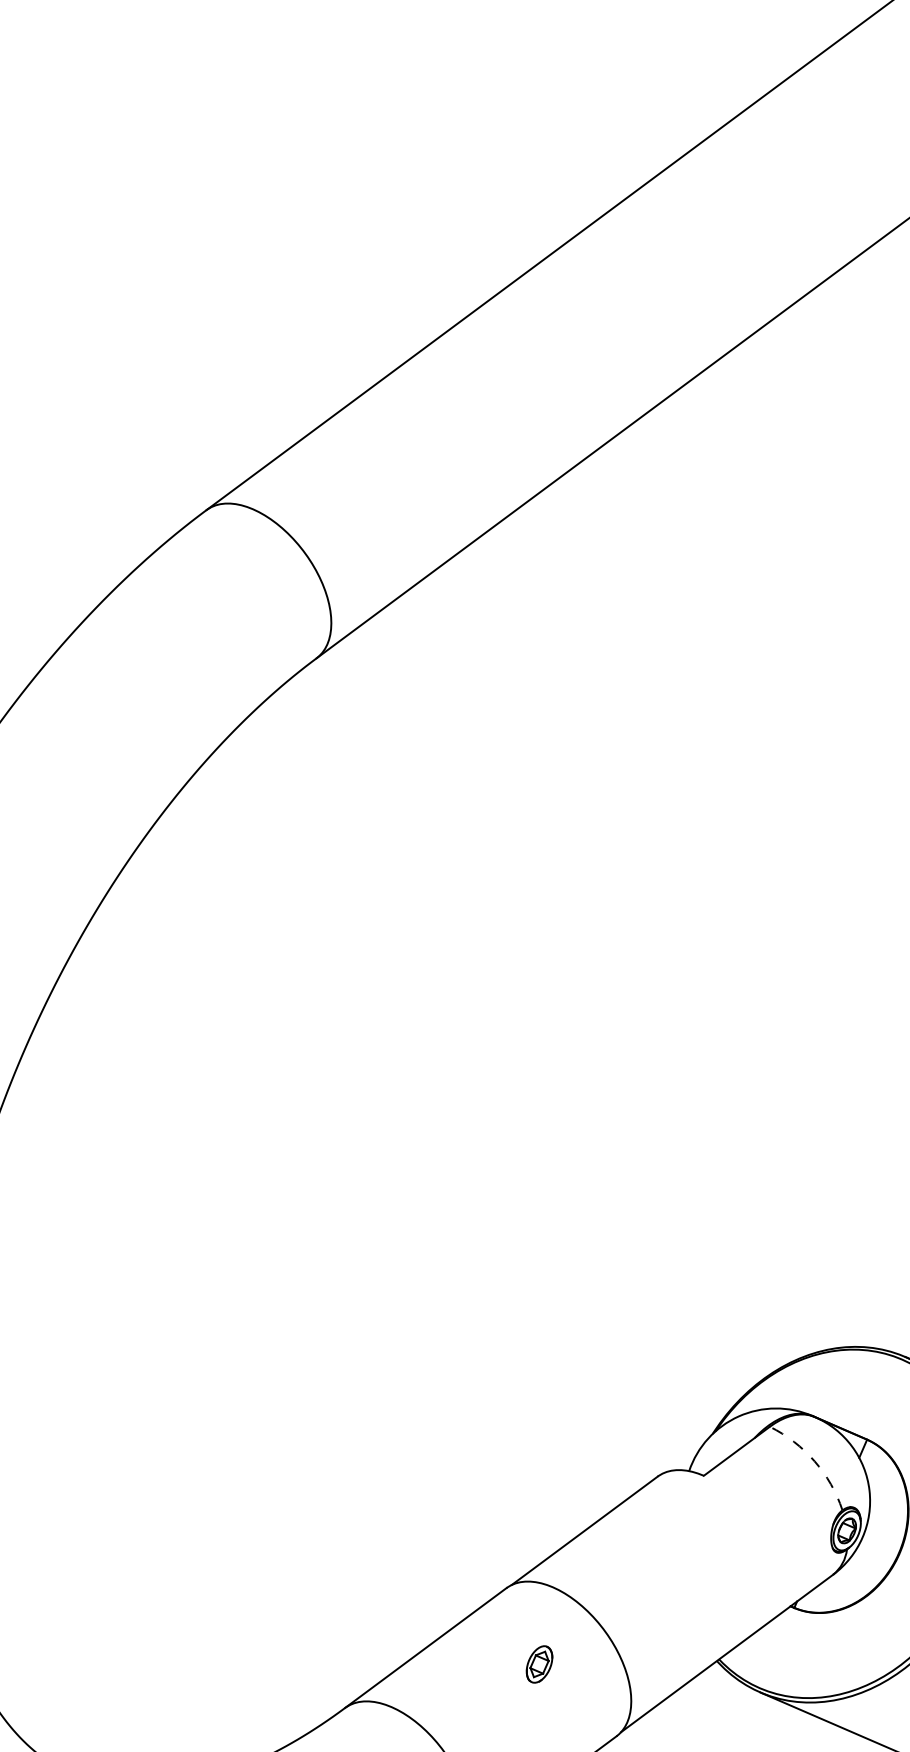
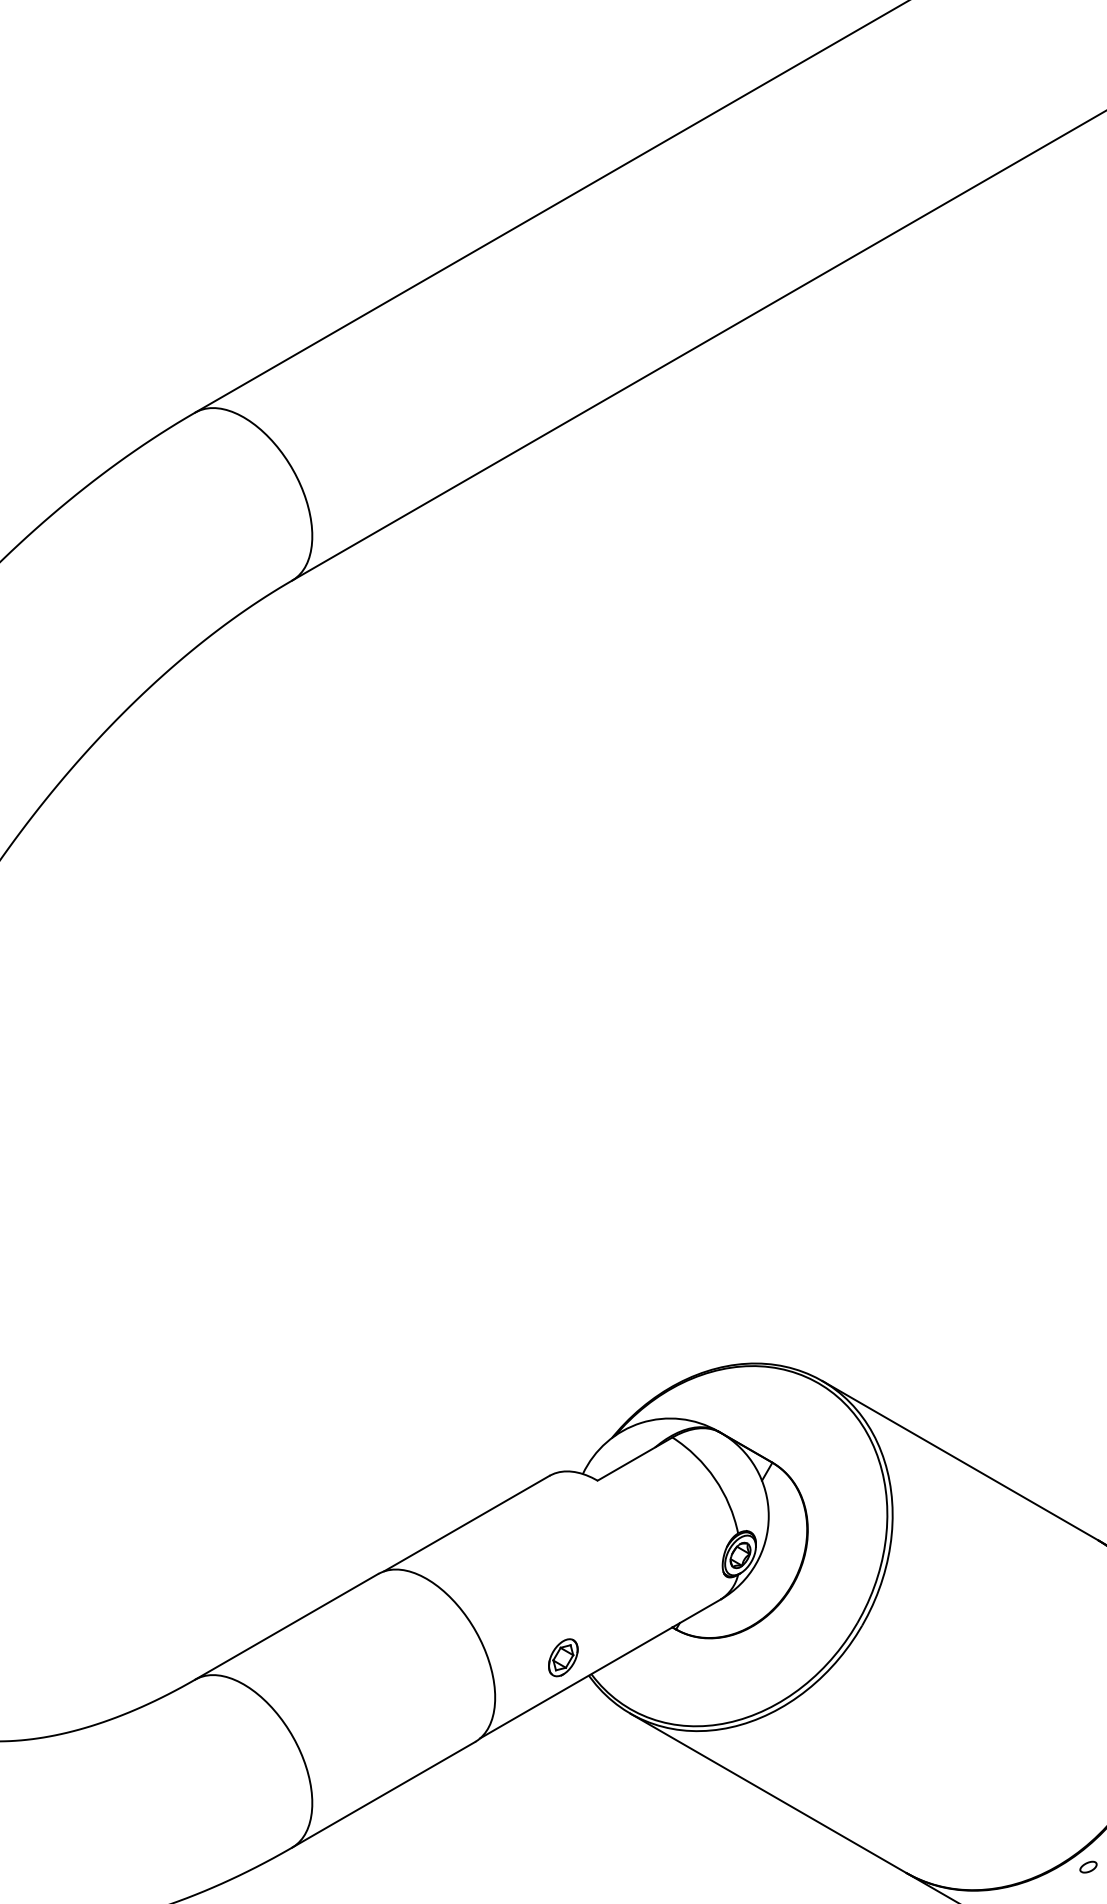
arc: (814, 1460) -> (714, 1478), dashed -> solid
part: (539, 1664) -> (563, 1657), moved

